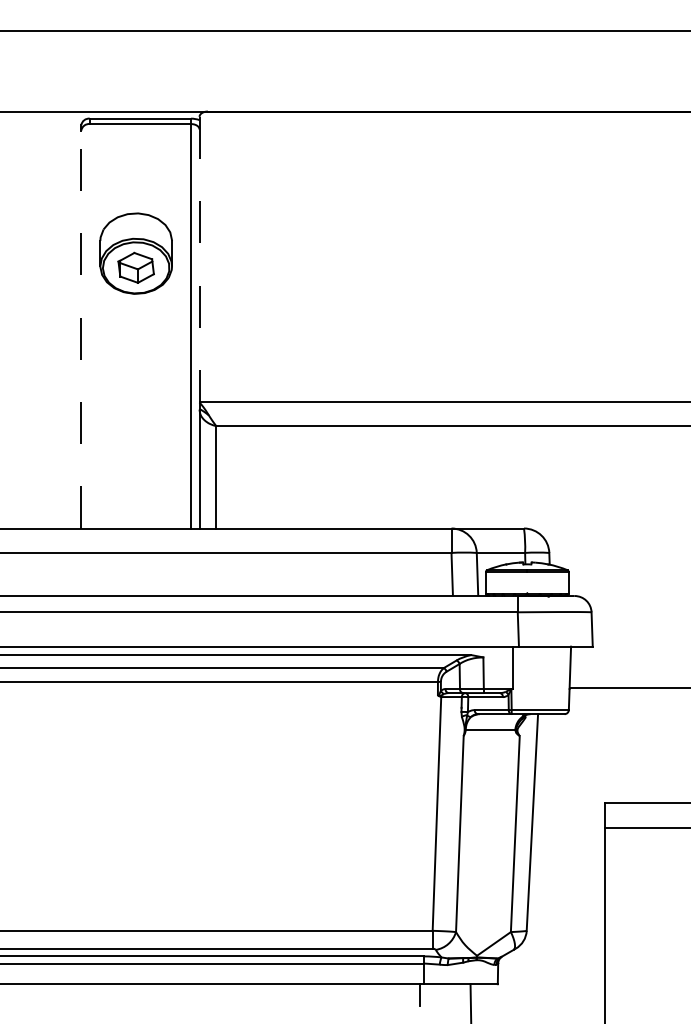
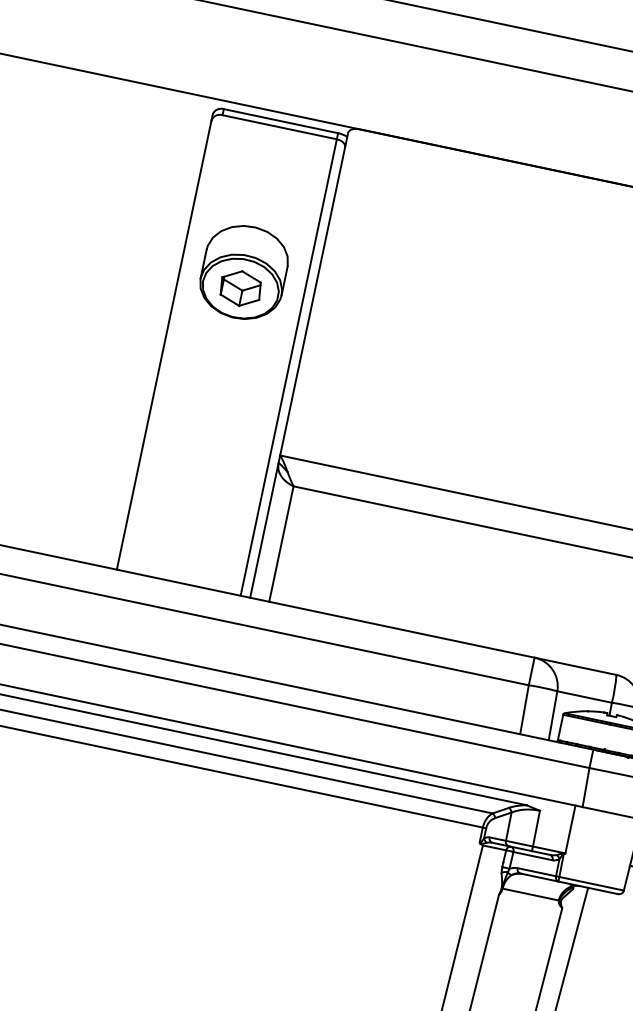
line: (199, 259) -> (314, 294), dashed -> solid
line: (81, 329) -> (164, 345), dashed -> solid

